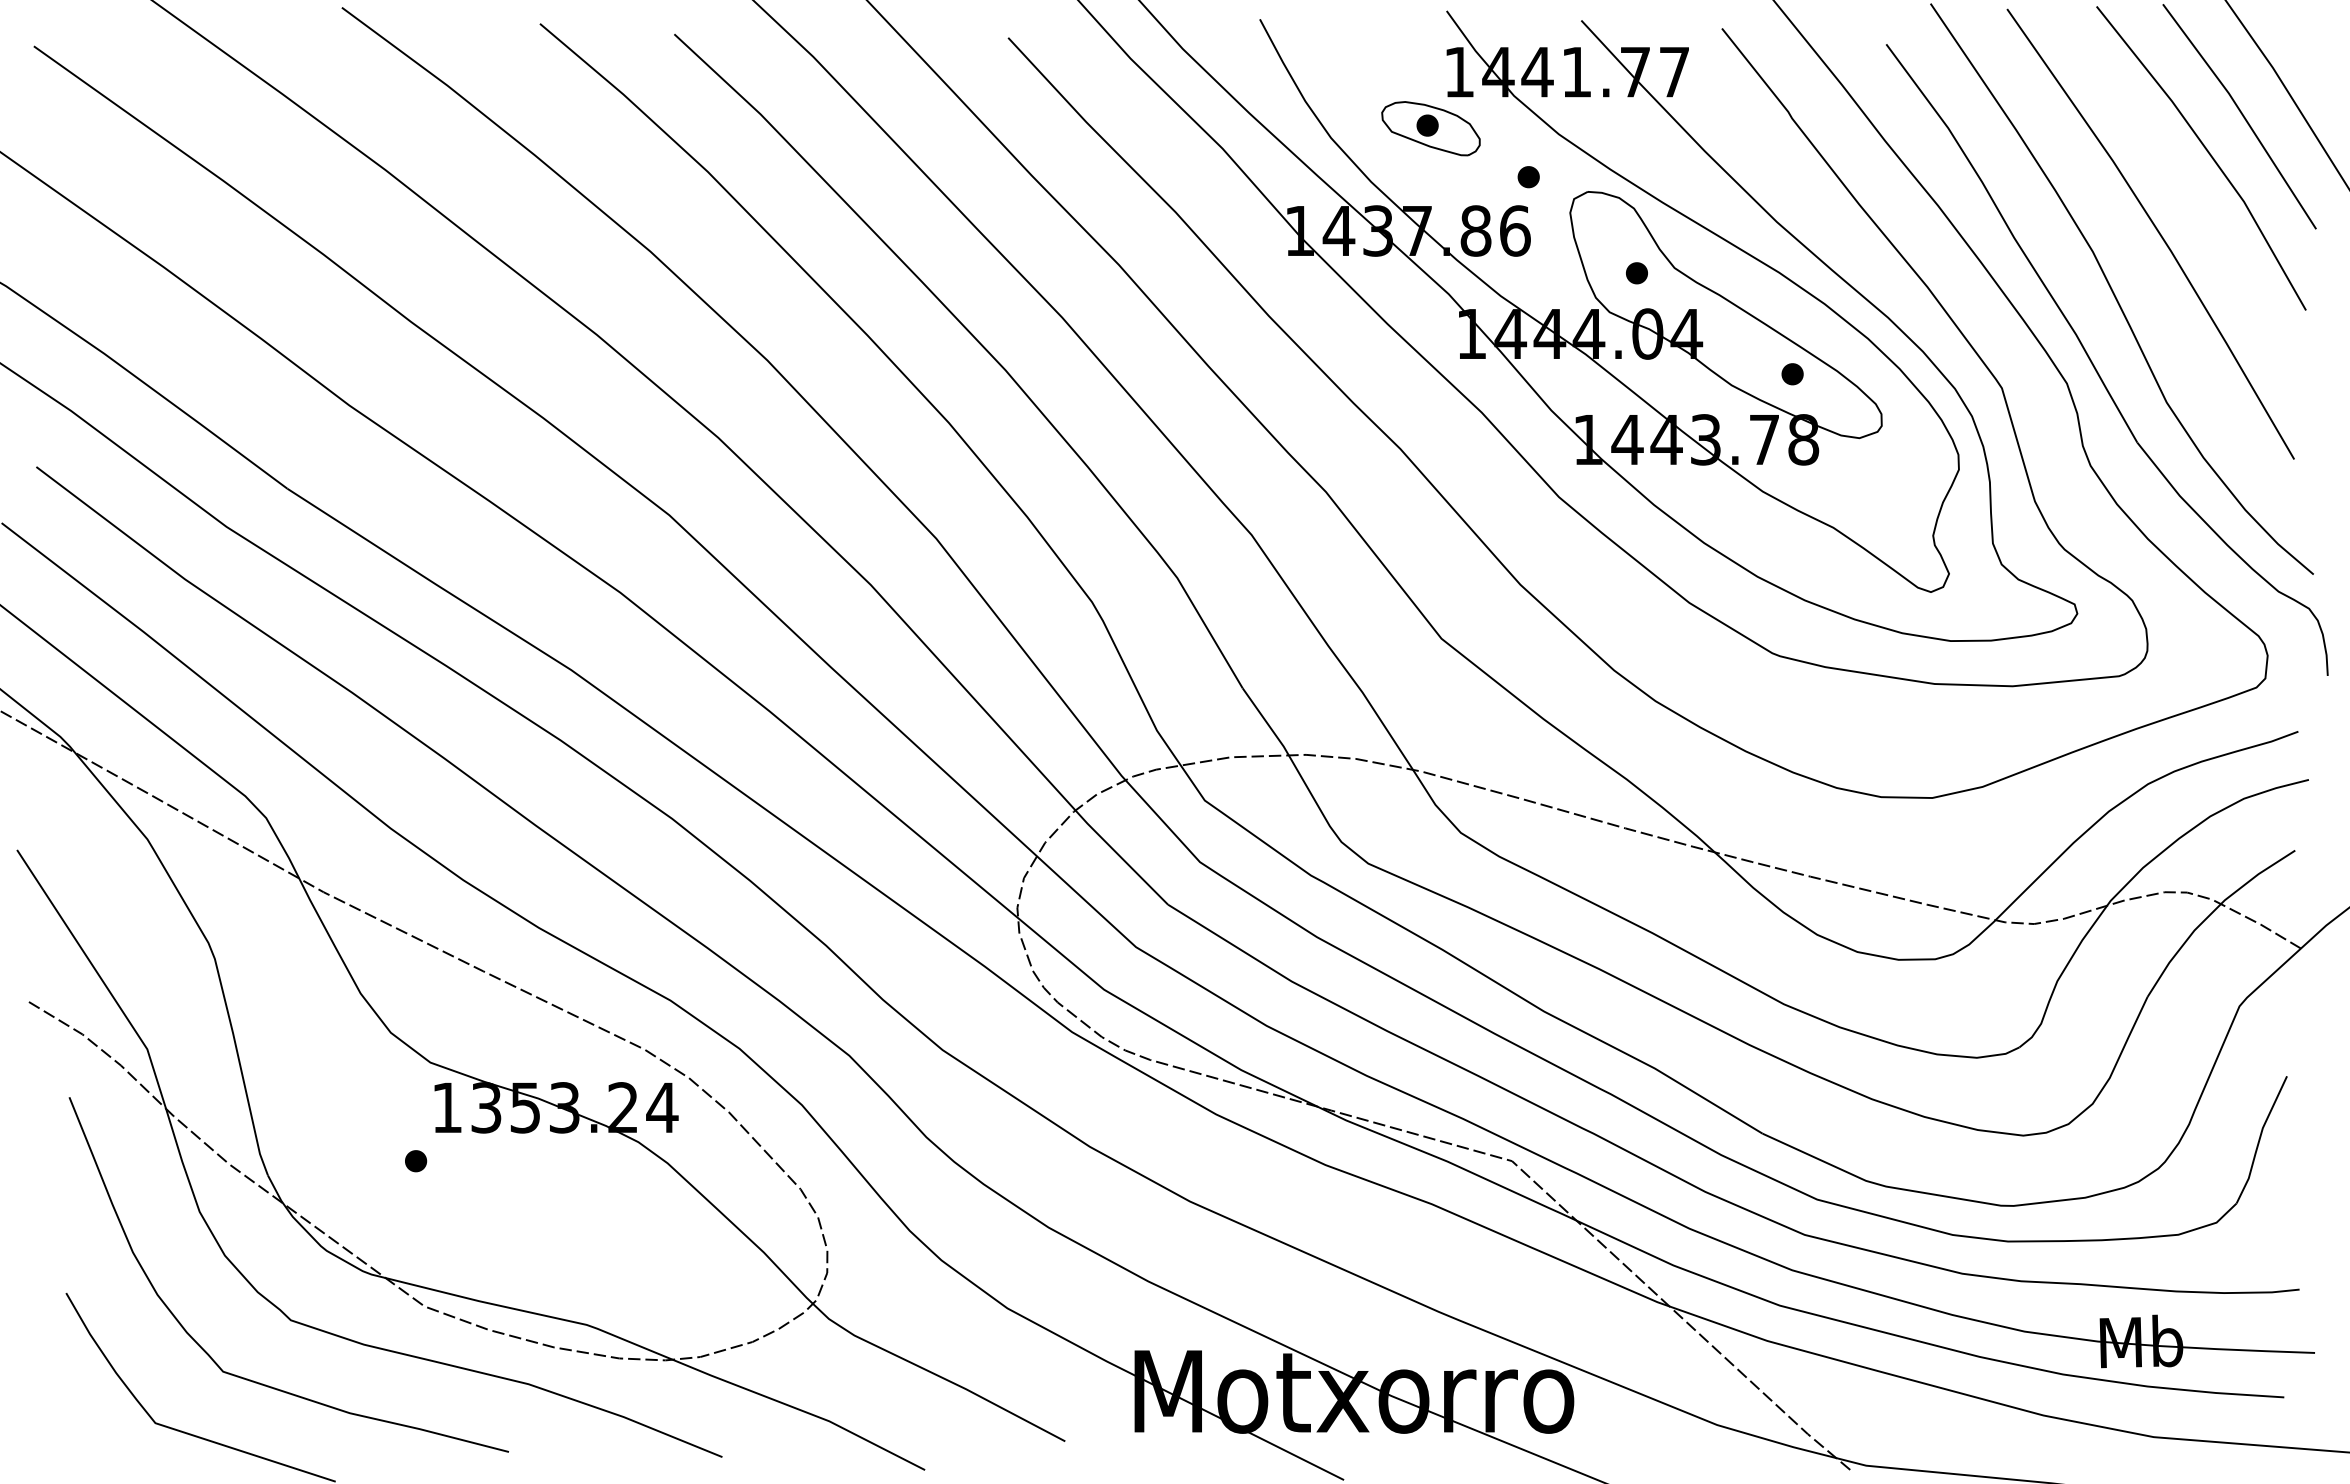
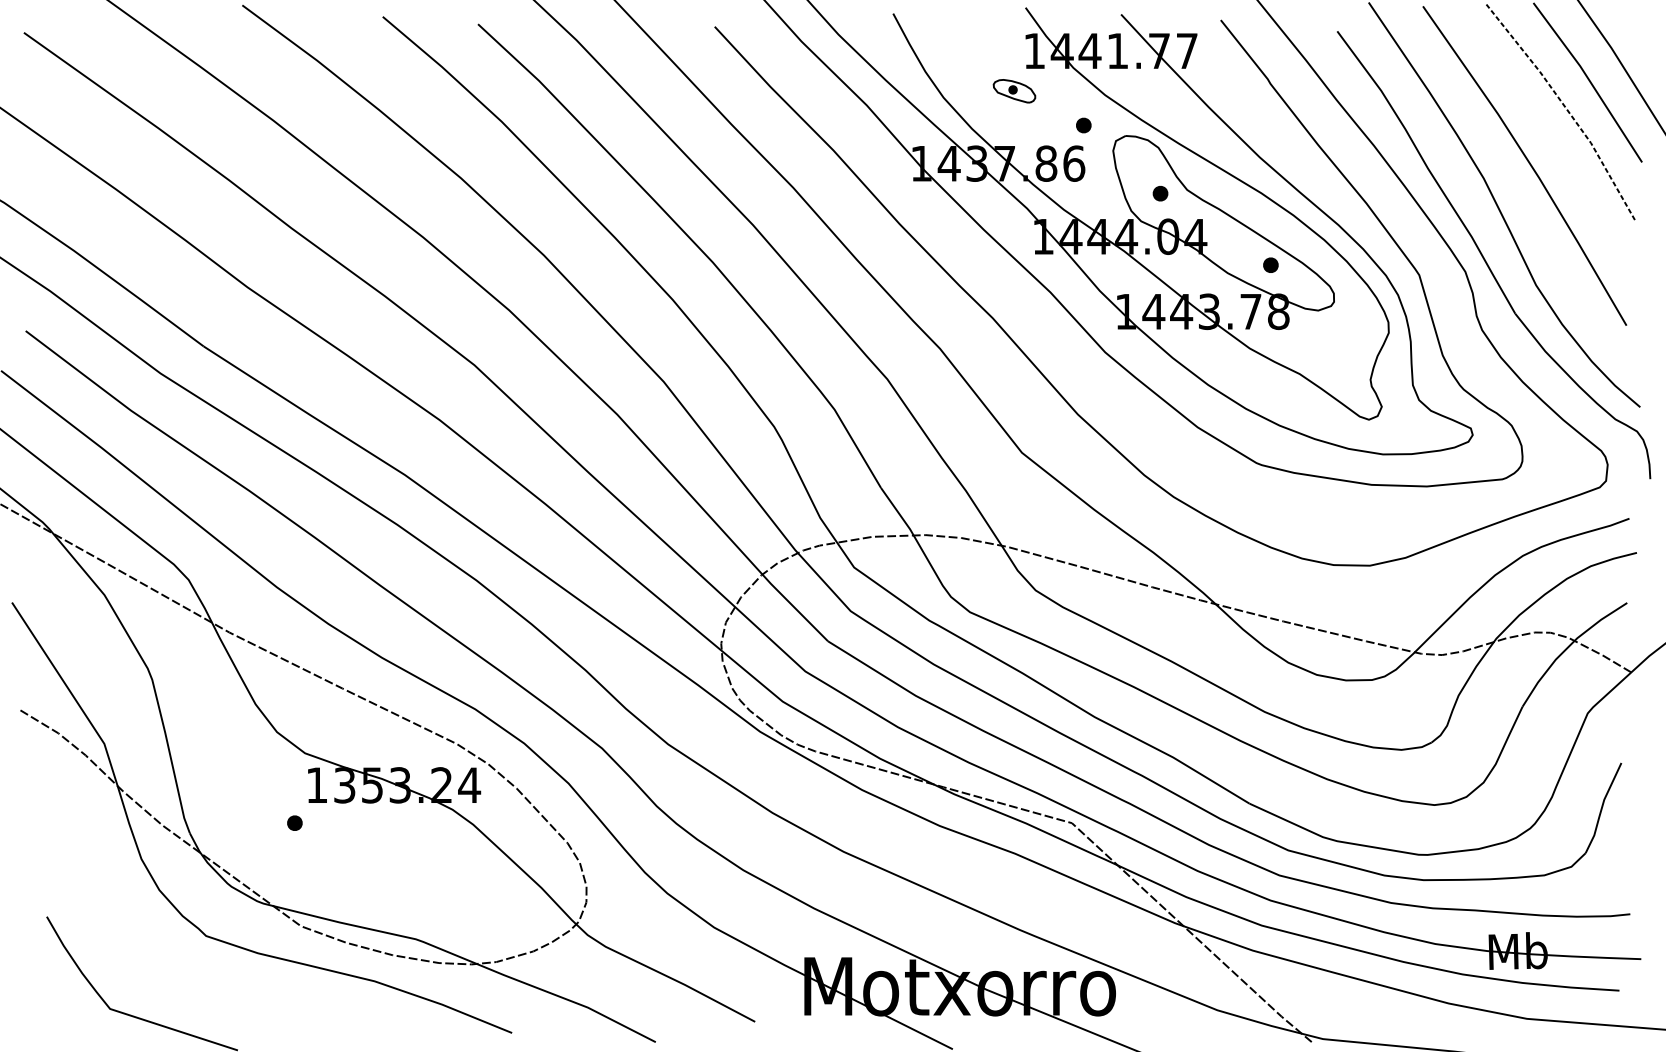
part: (1430, 128) -> (1014, 91), size x0.6
line: (2209, 153) -> (1566, 108), solid -> dashed
curve: (253, 1380) -> (179, 978), removed

